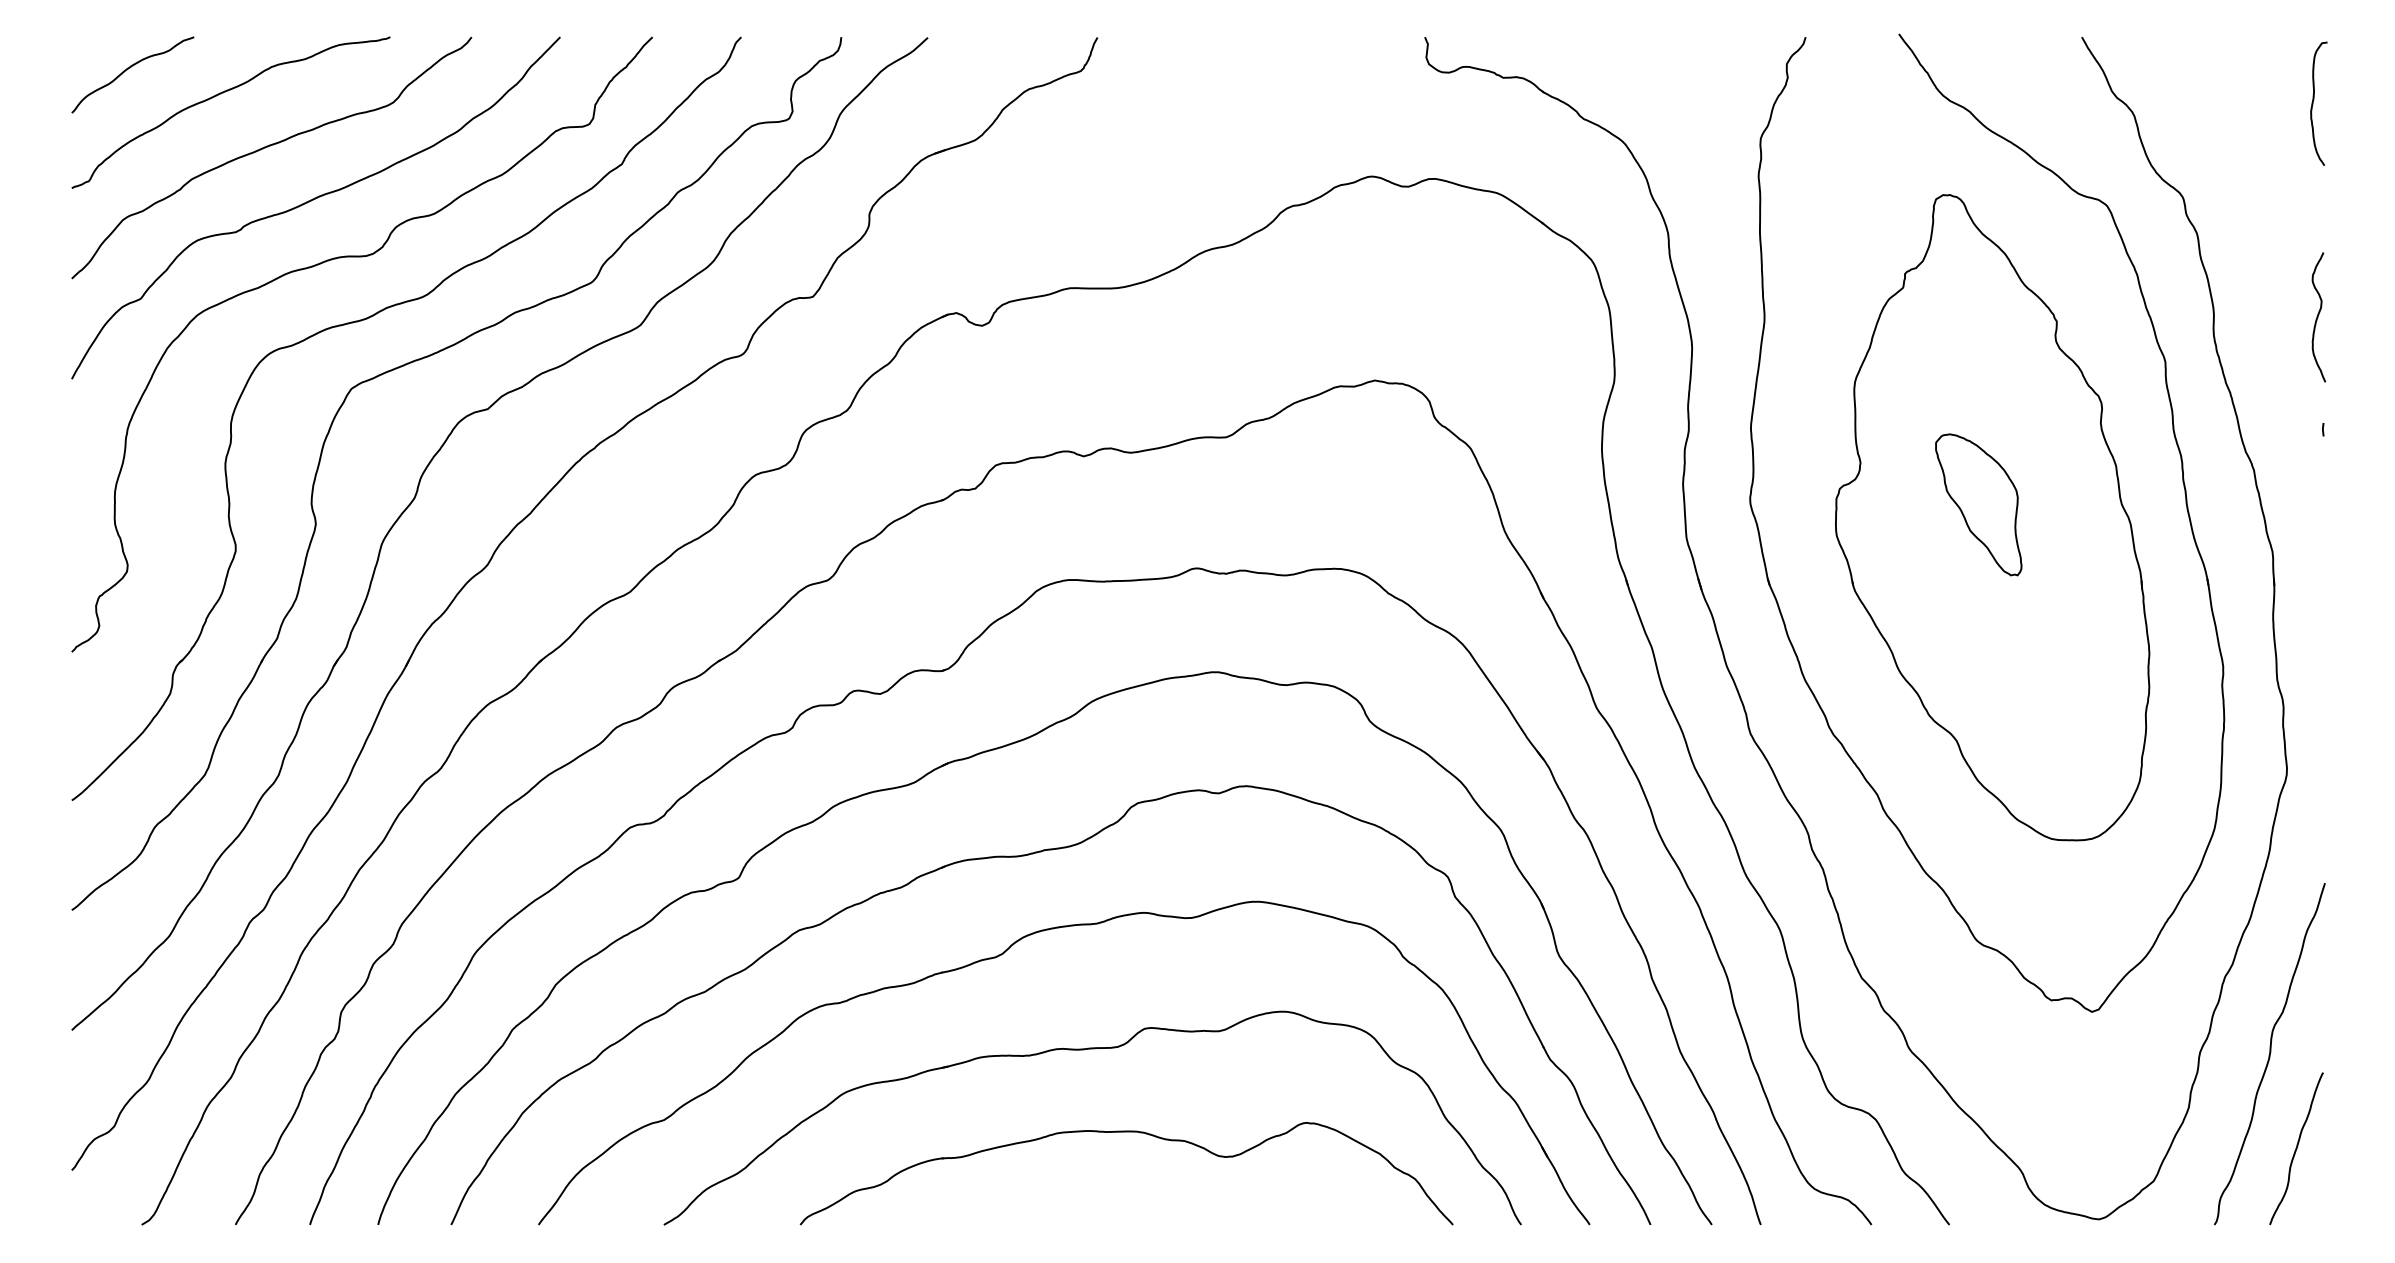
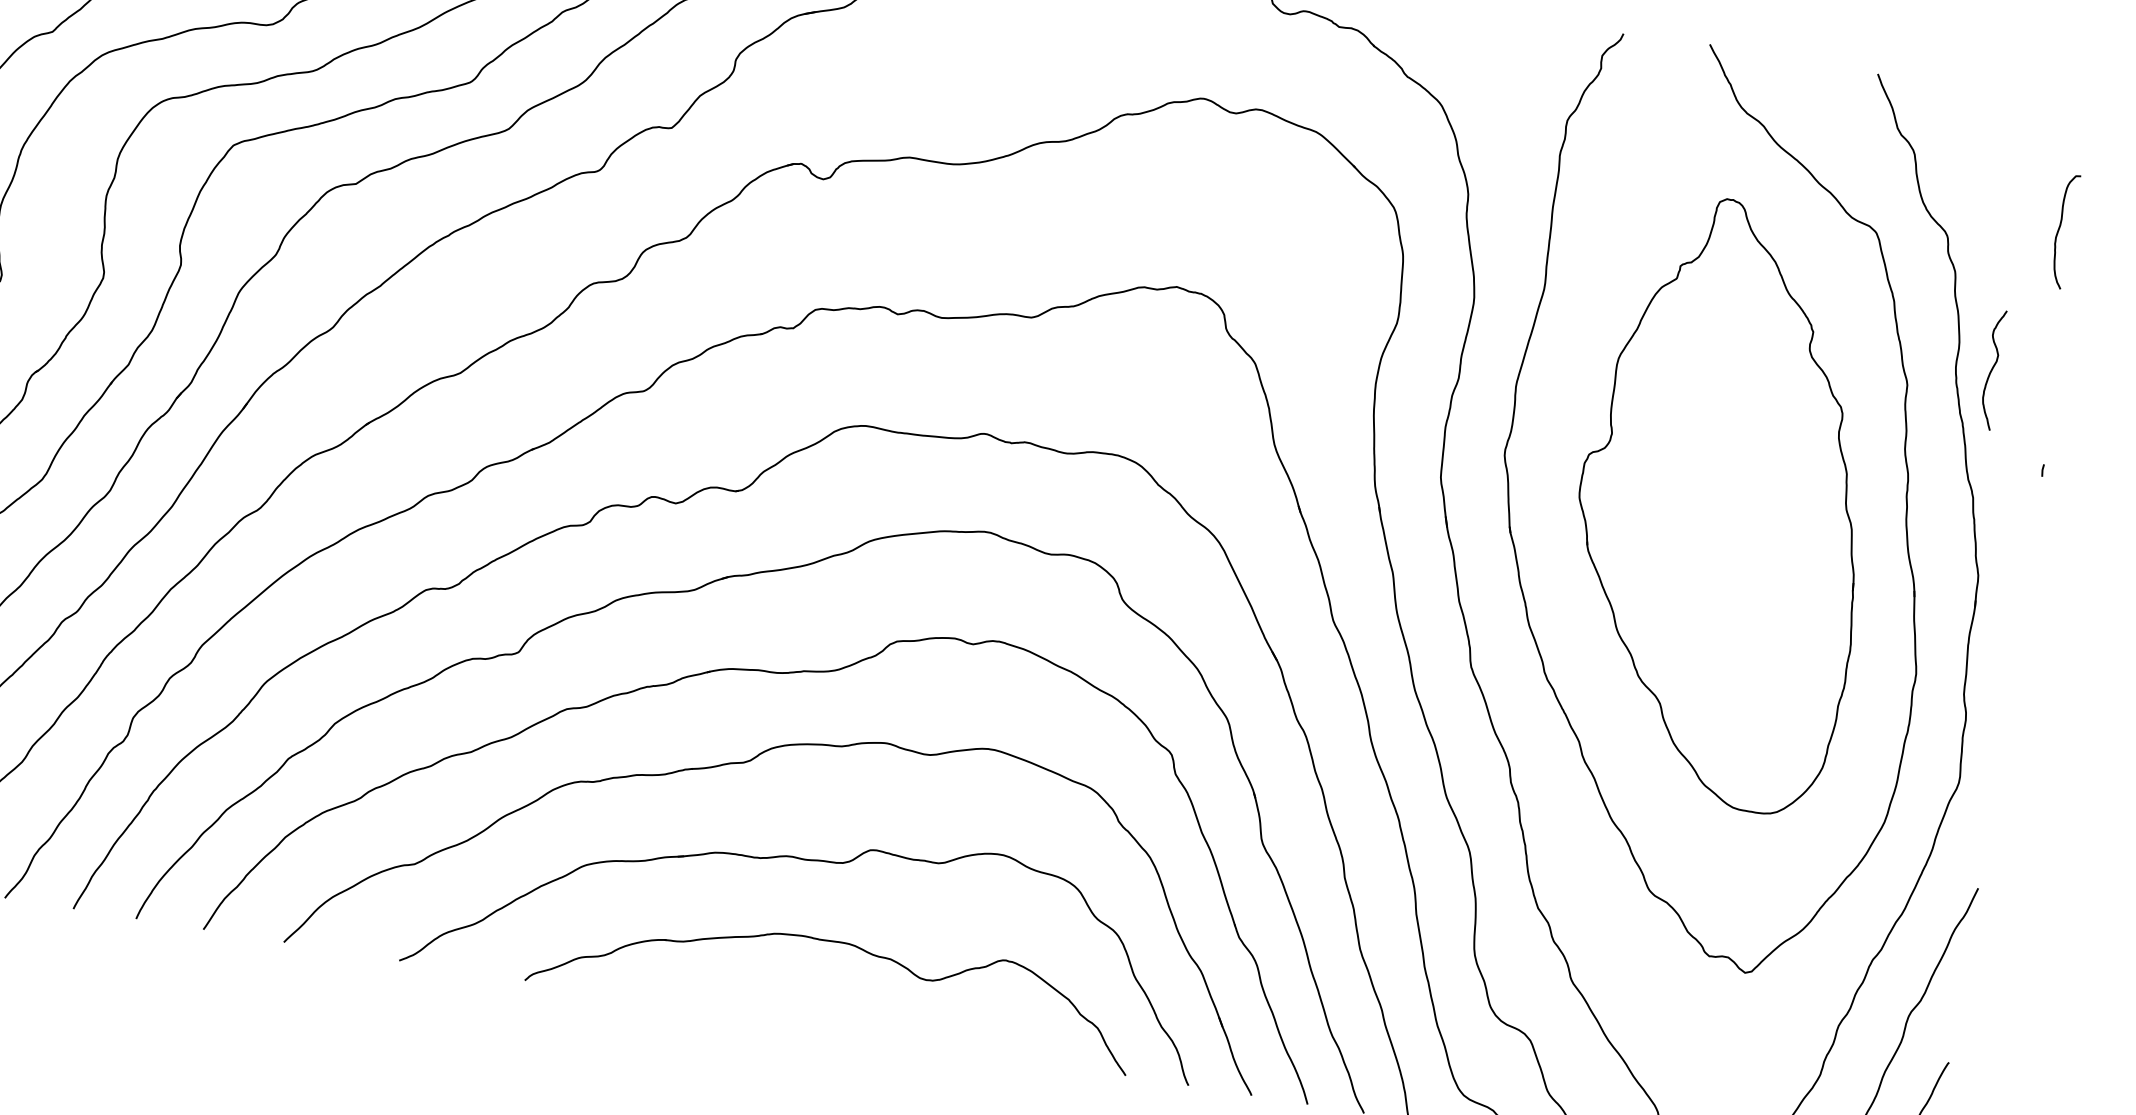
curve: (2313, 103) -> (2059, 230), moved
curve: (2318, 317) -> (1992, 369), moved
part: (1978, 504) -> (1714, 489), removed

